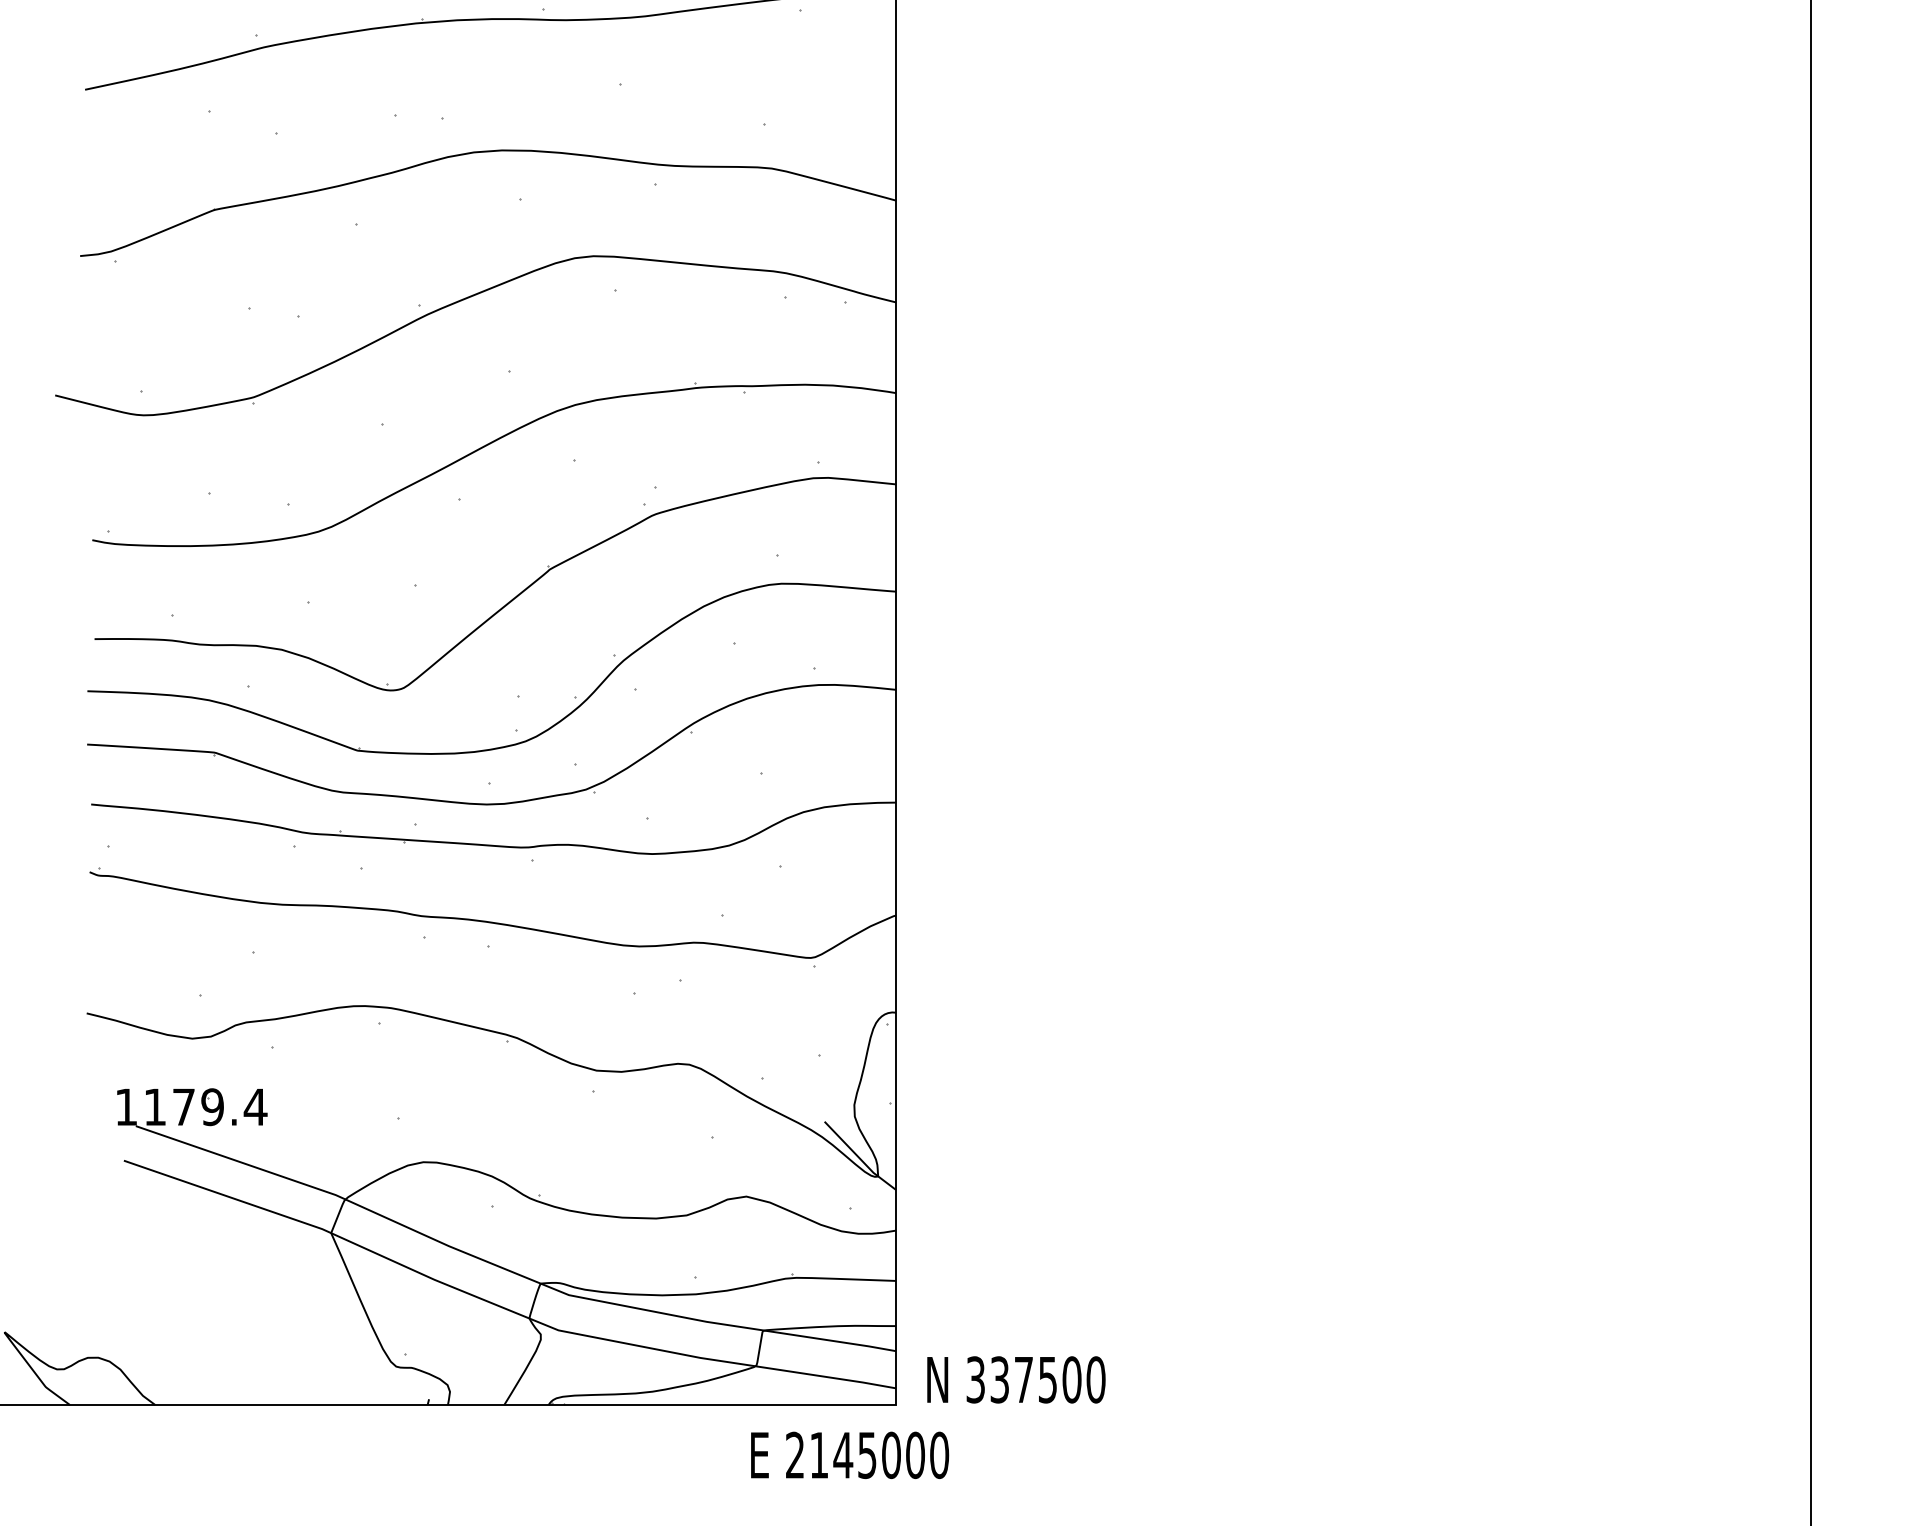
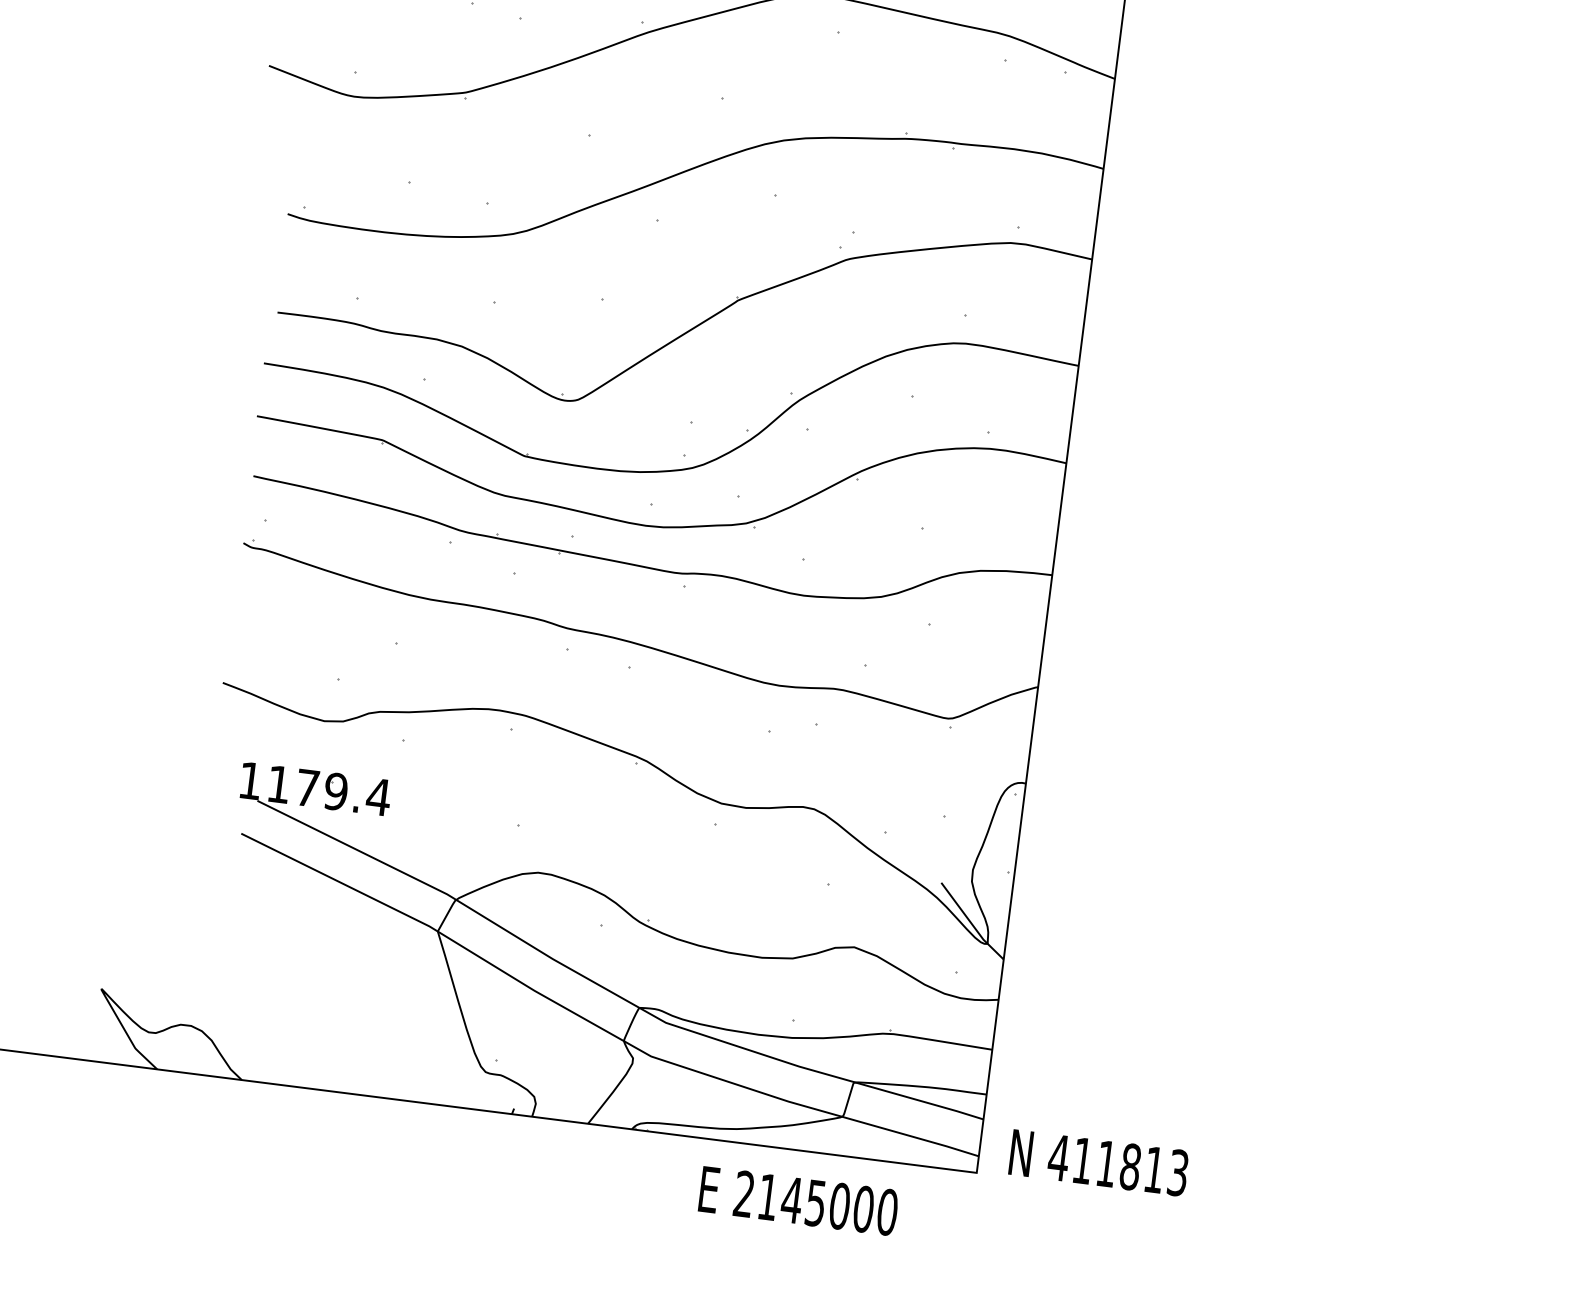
text: (1035, 1379) -> (1118, 1164), 337500 -> 411813
text: (850, 1454) -> (799, 1200), moved

